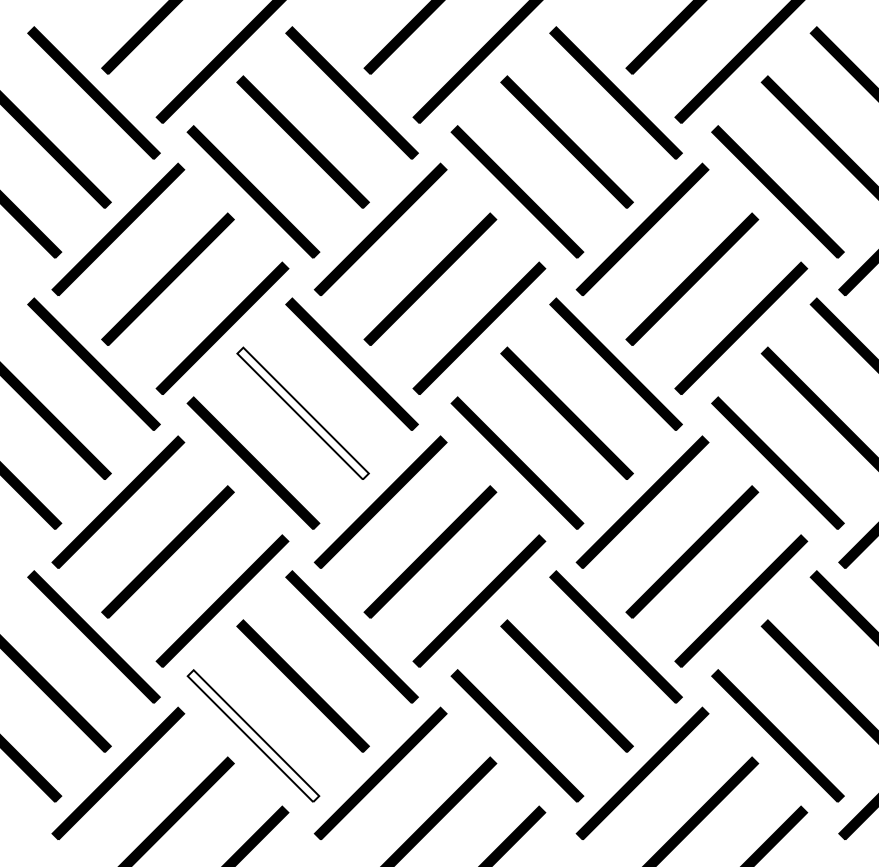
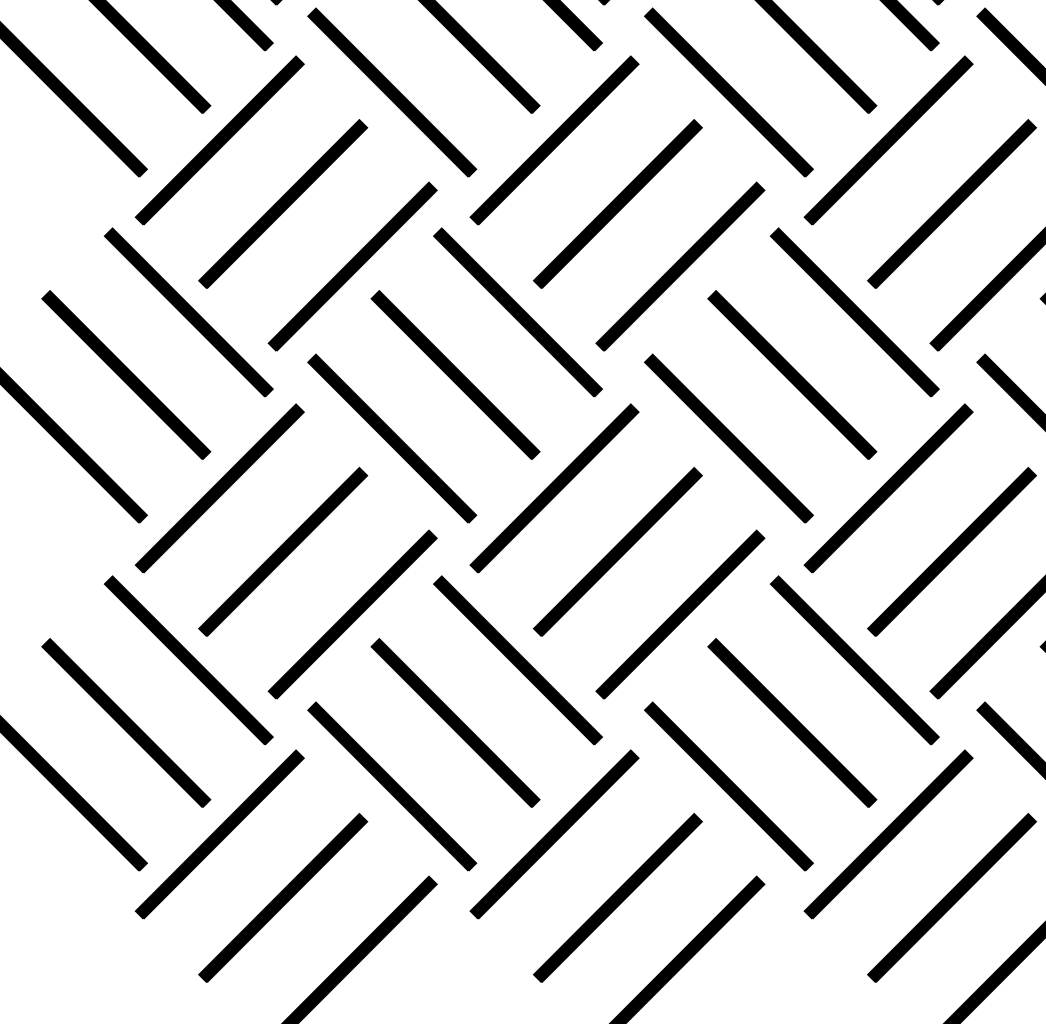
fill: (302, 413) -> (454, 375), added
fill: (253, 736) -> (392, 787), added

